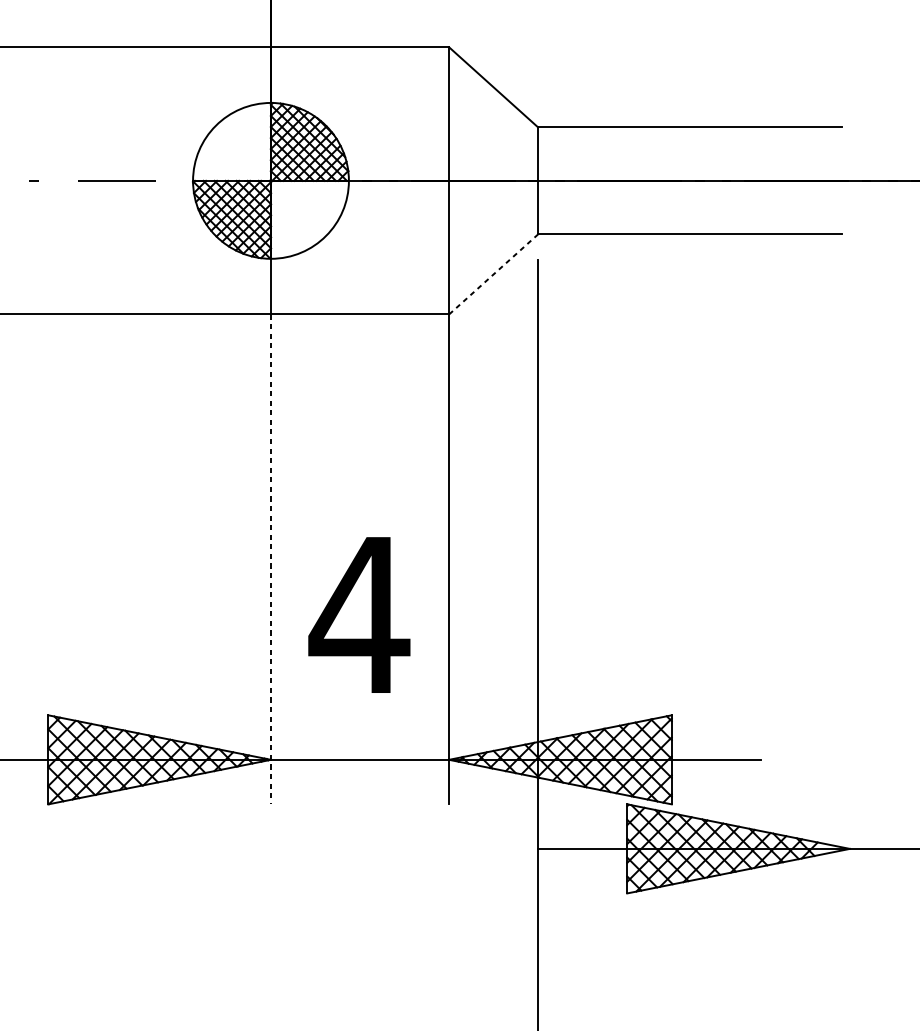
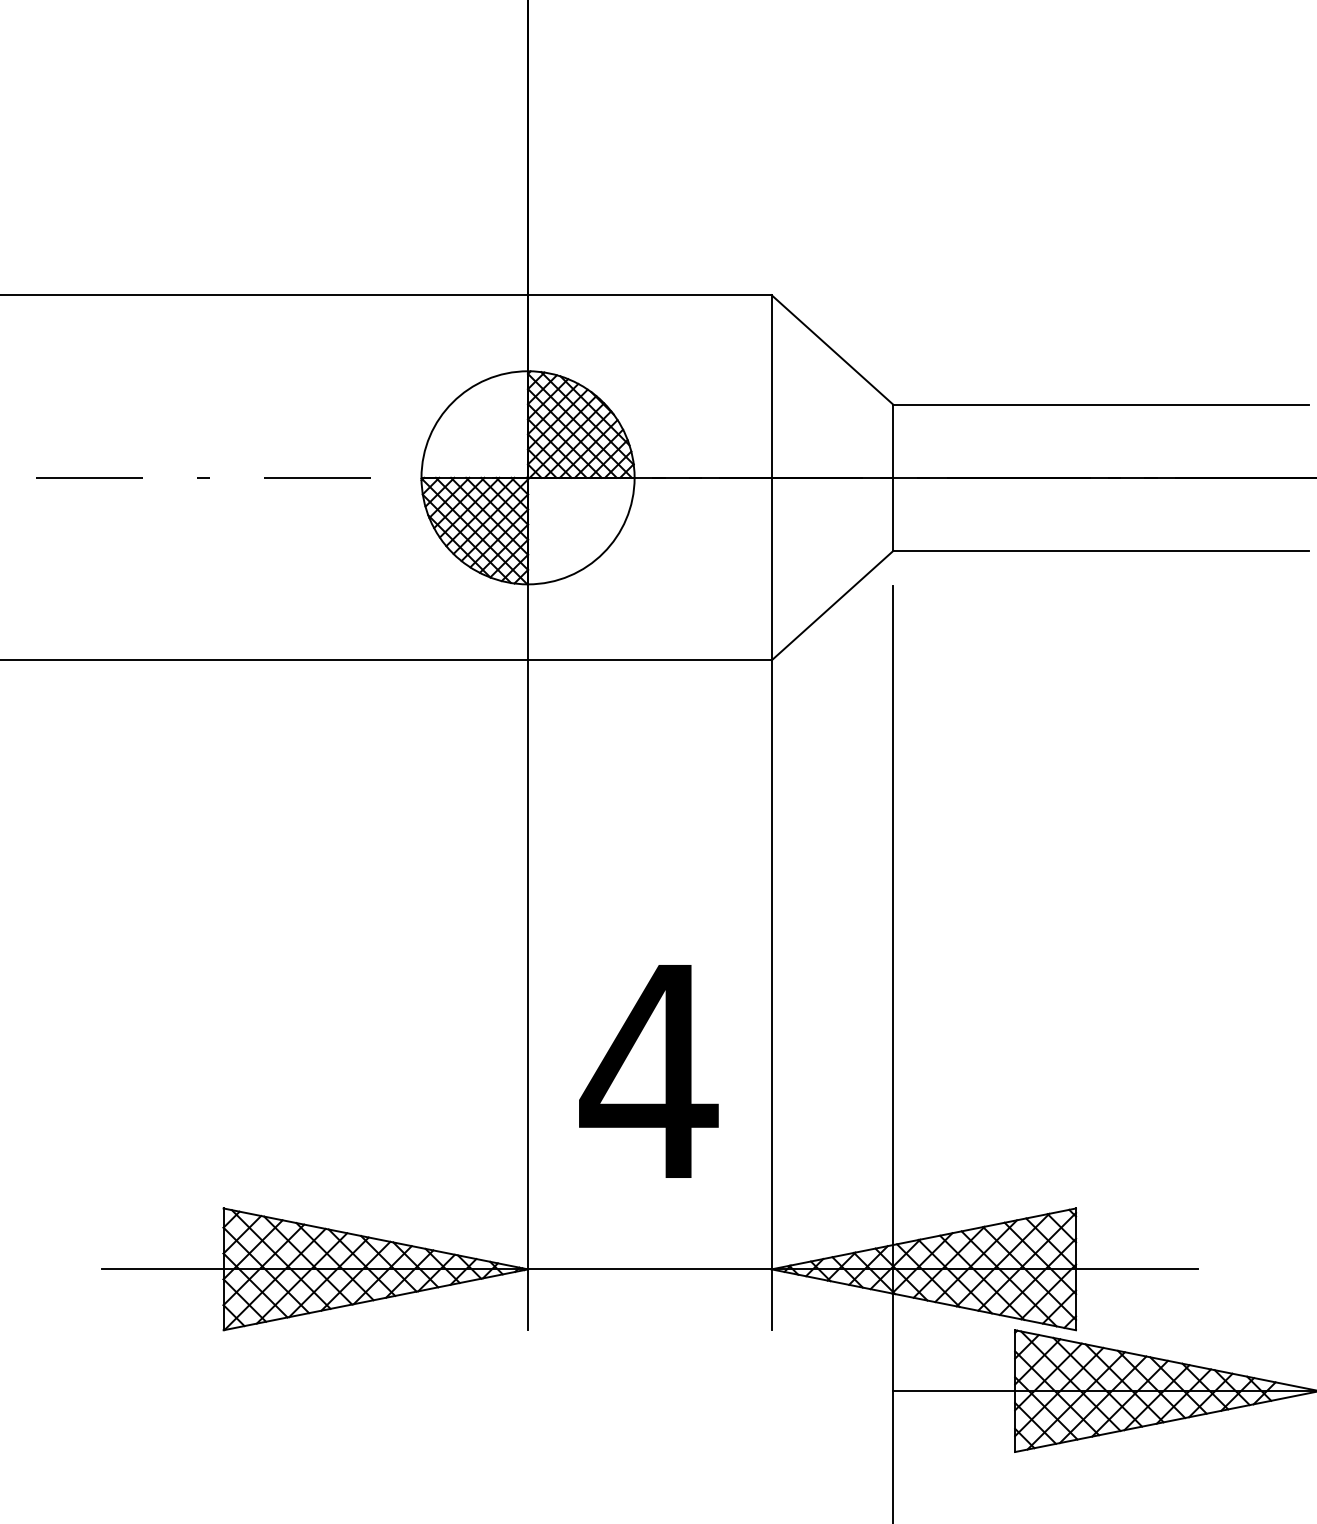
line: (493, 274) -> (832, 605), dashed -> solid
line: (271, 559) -> (528, 995), dashed -> solid

